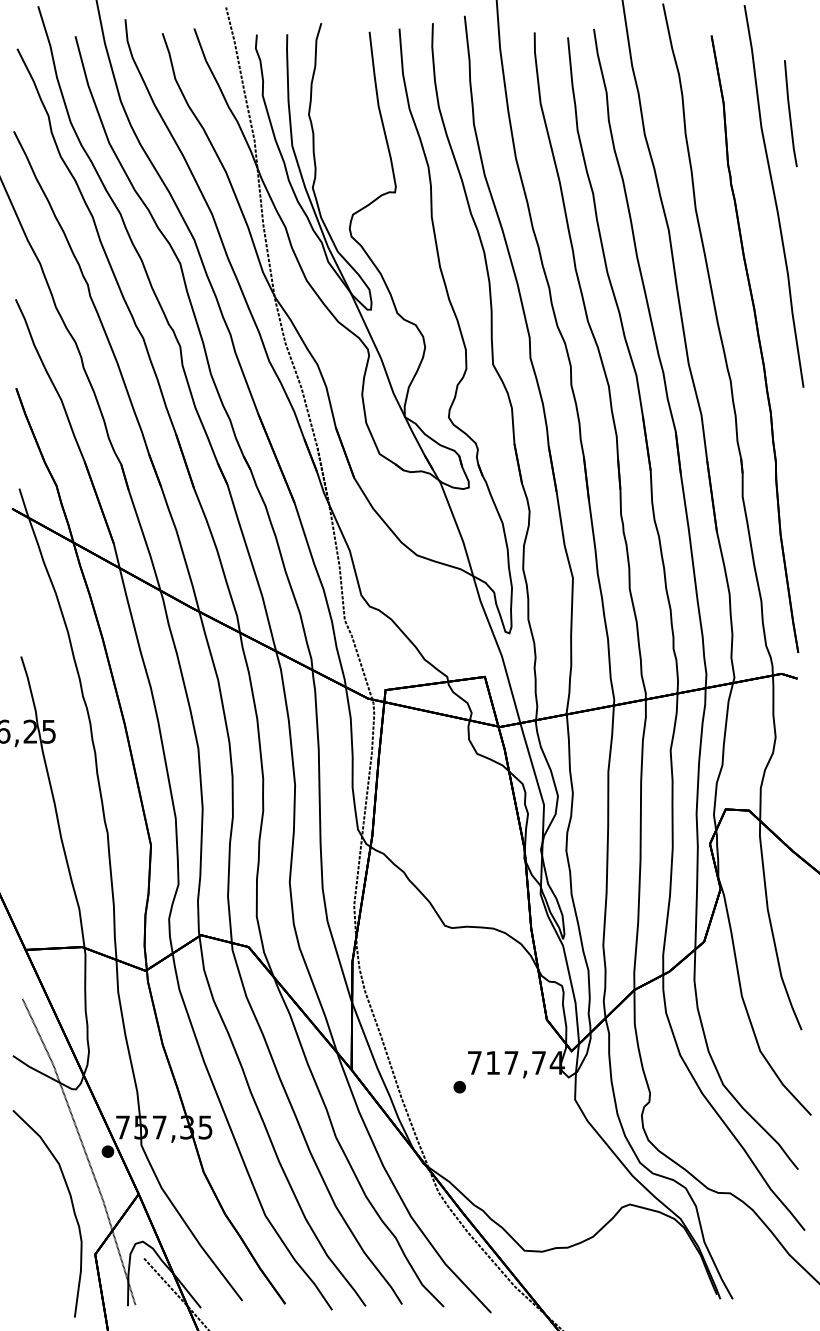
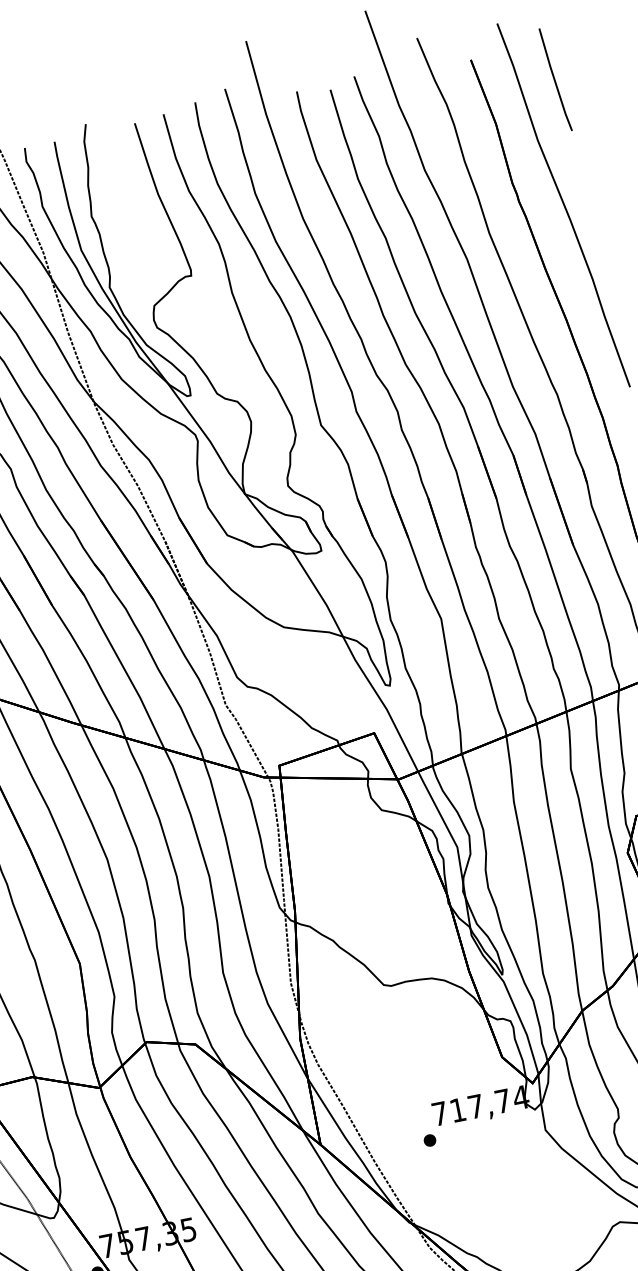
part: (790, 113) -> (555, 79), moved

